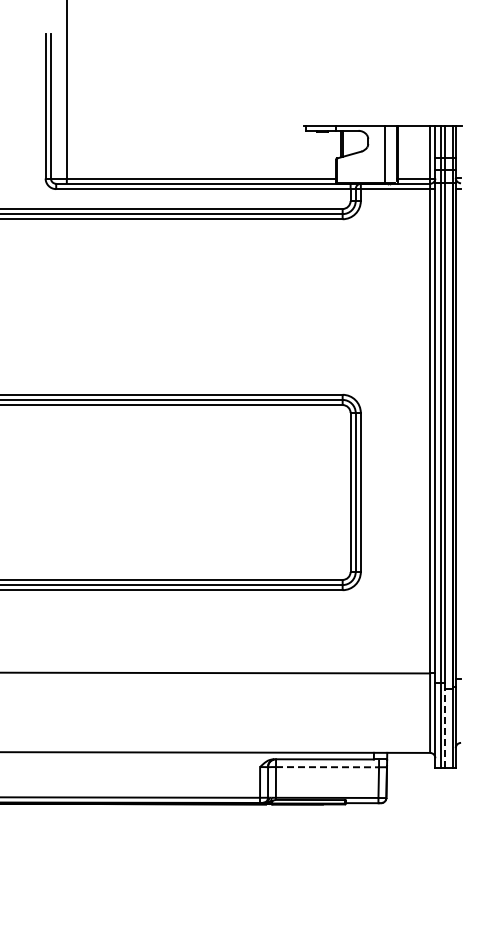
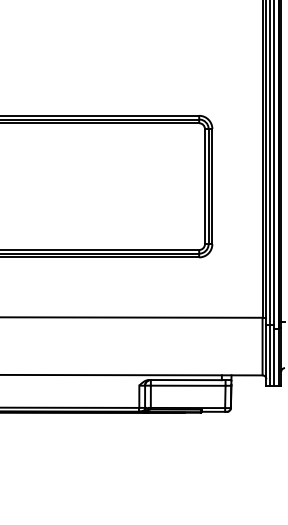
line: (445, 728) -> (273, 357), dashed -> solid
line: (327, 767) -> (188, 385), dashed -> solid

